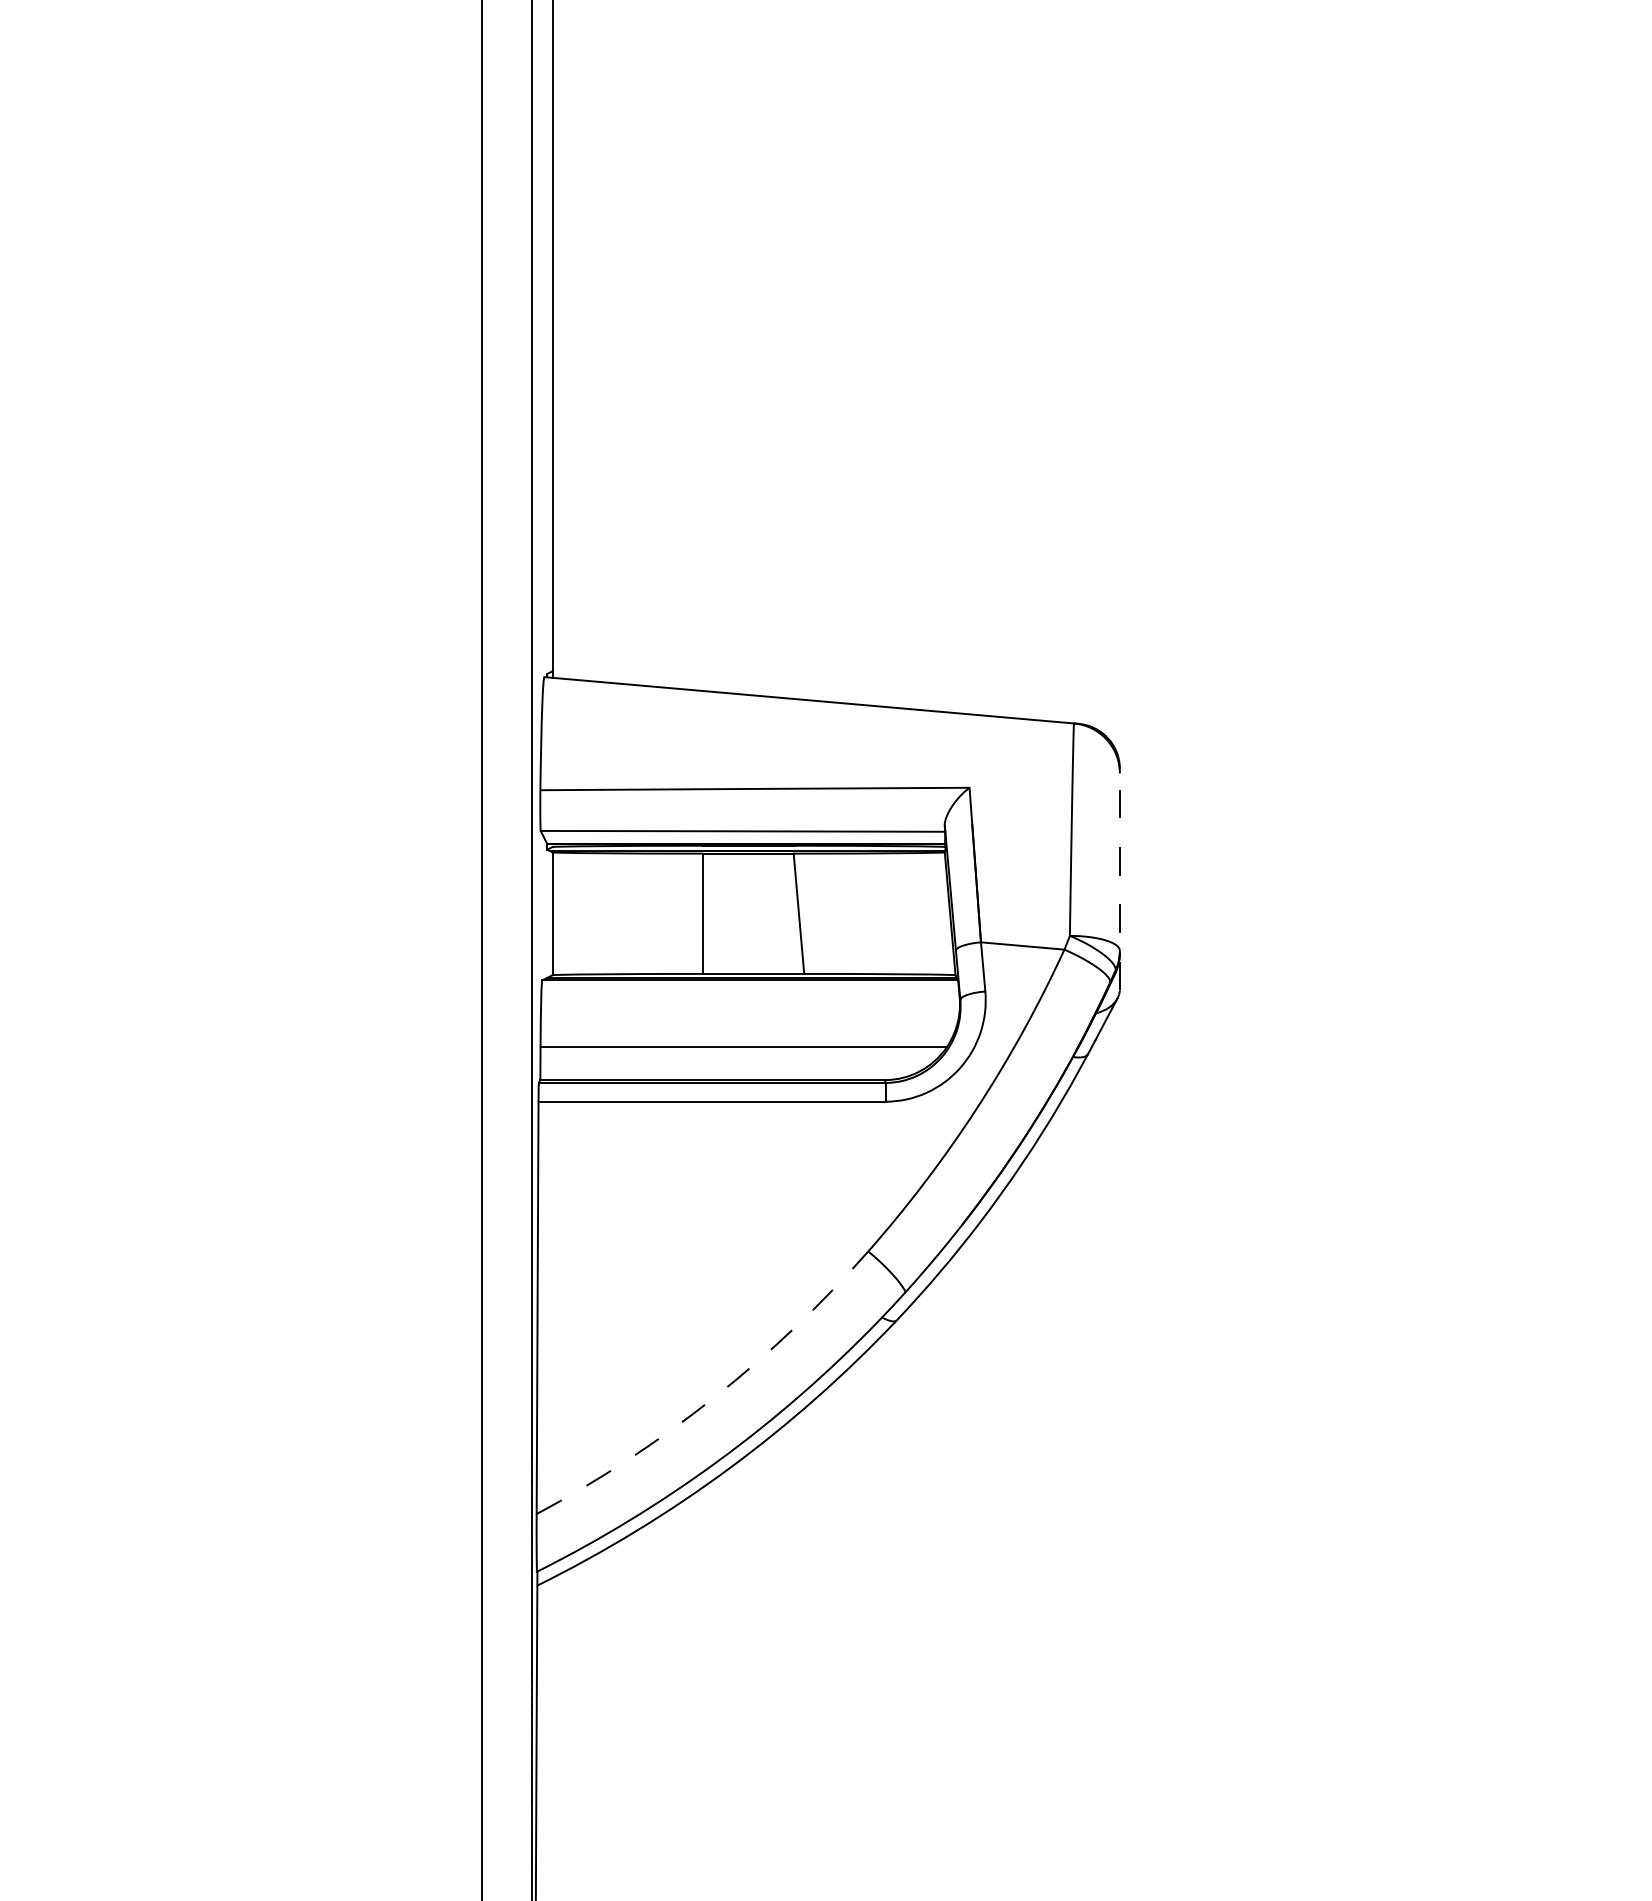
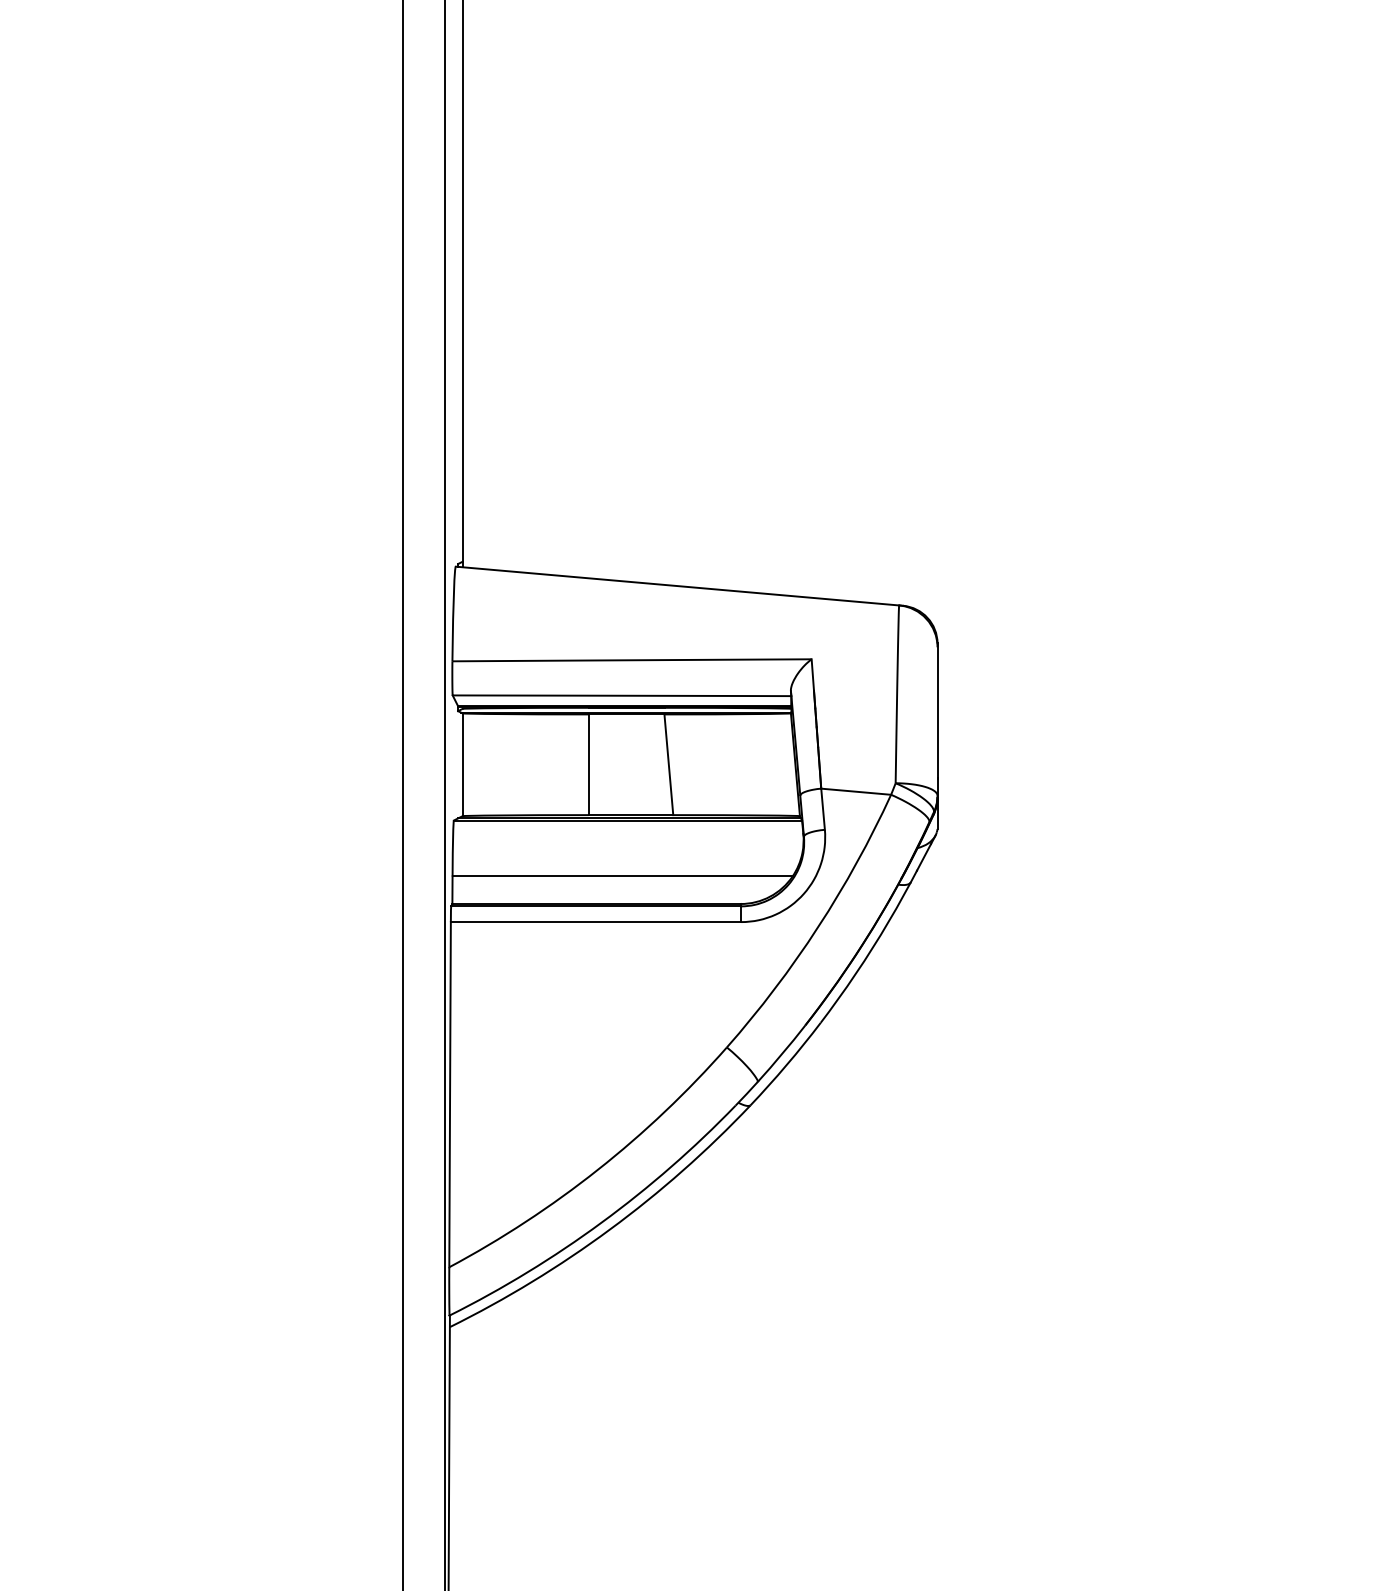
line: (1119, 880) -> (937, 736), dashed -> solid
arc: (713, 1397) -> (597, 1169), dashed -> solid

